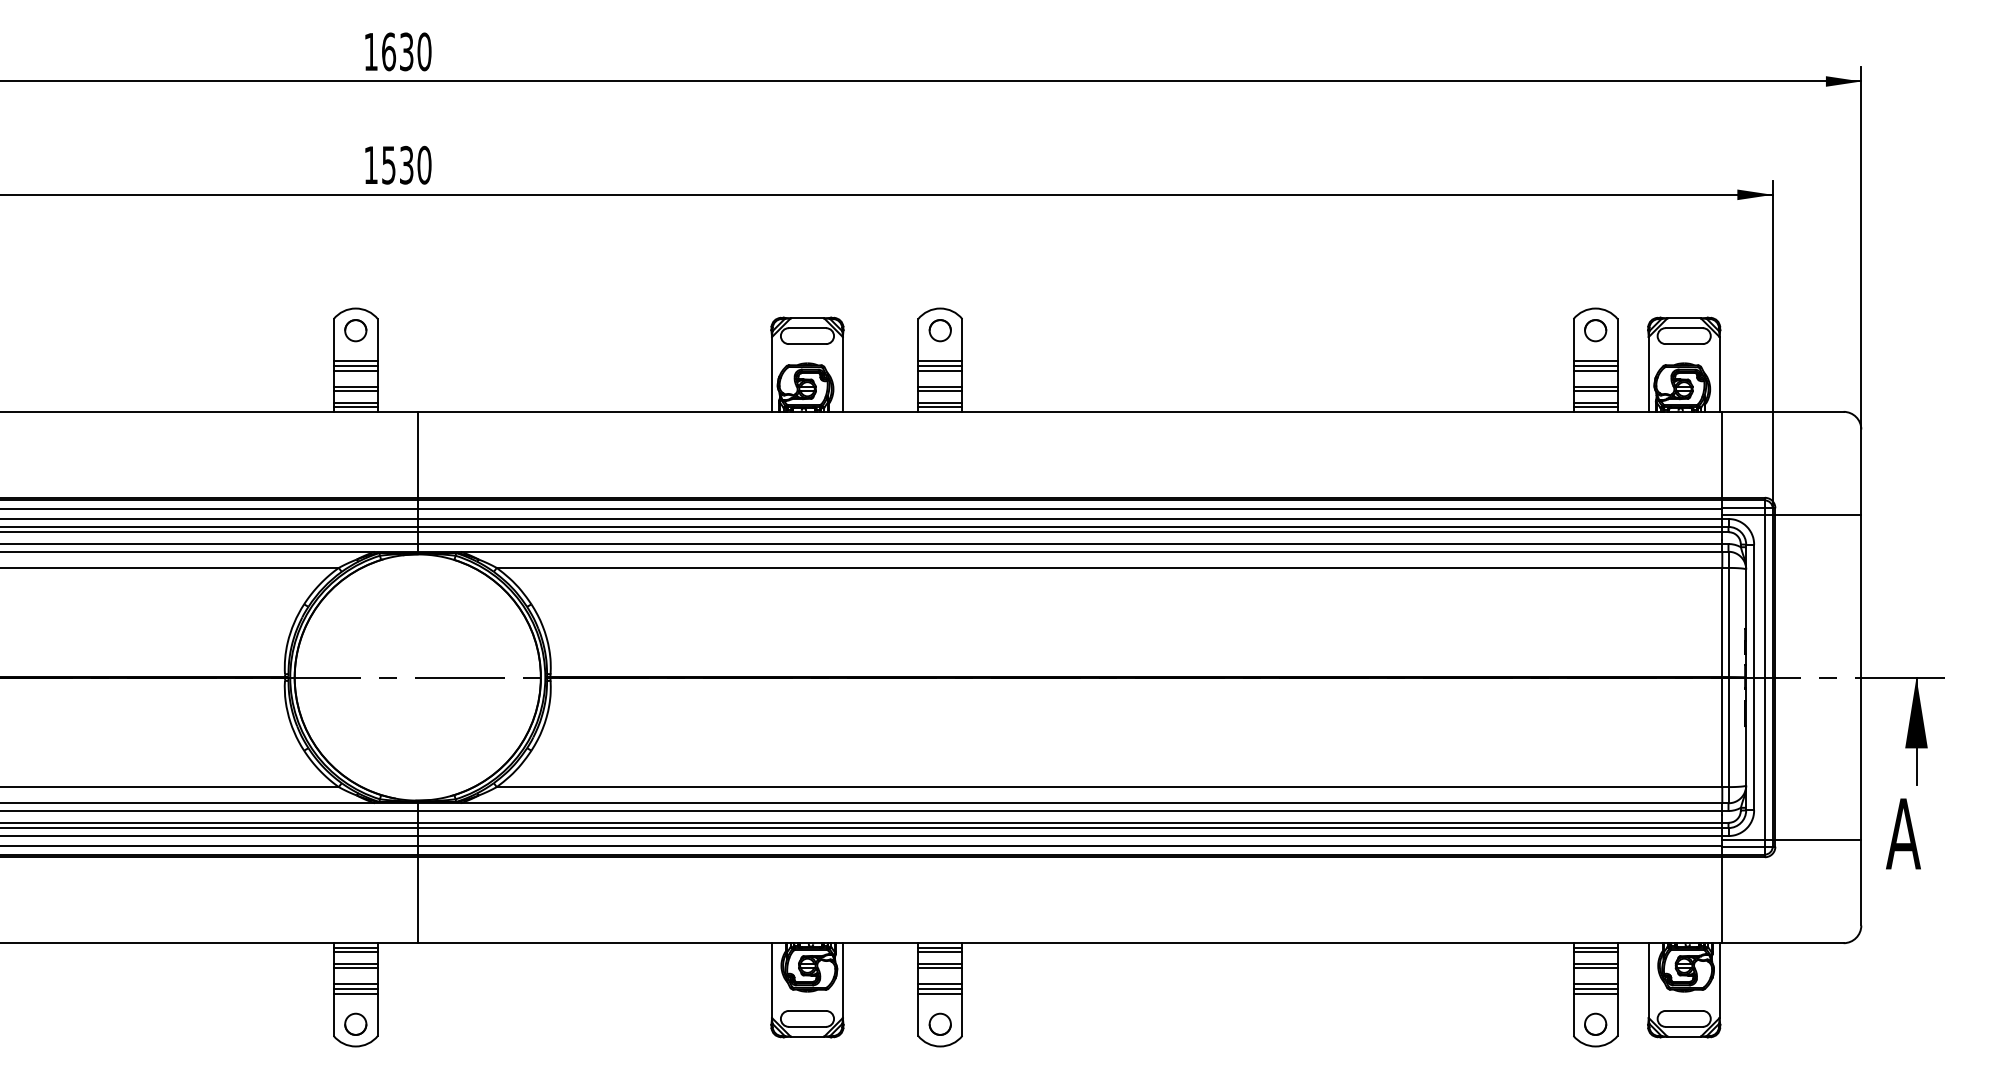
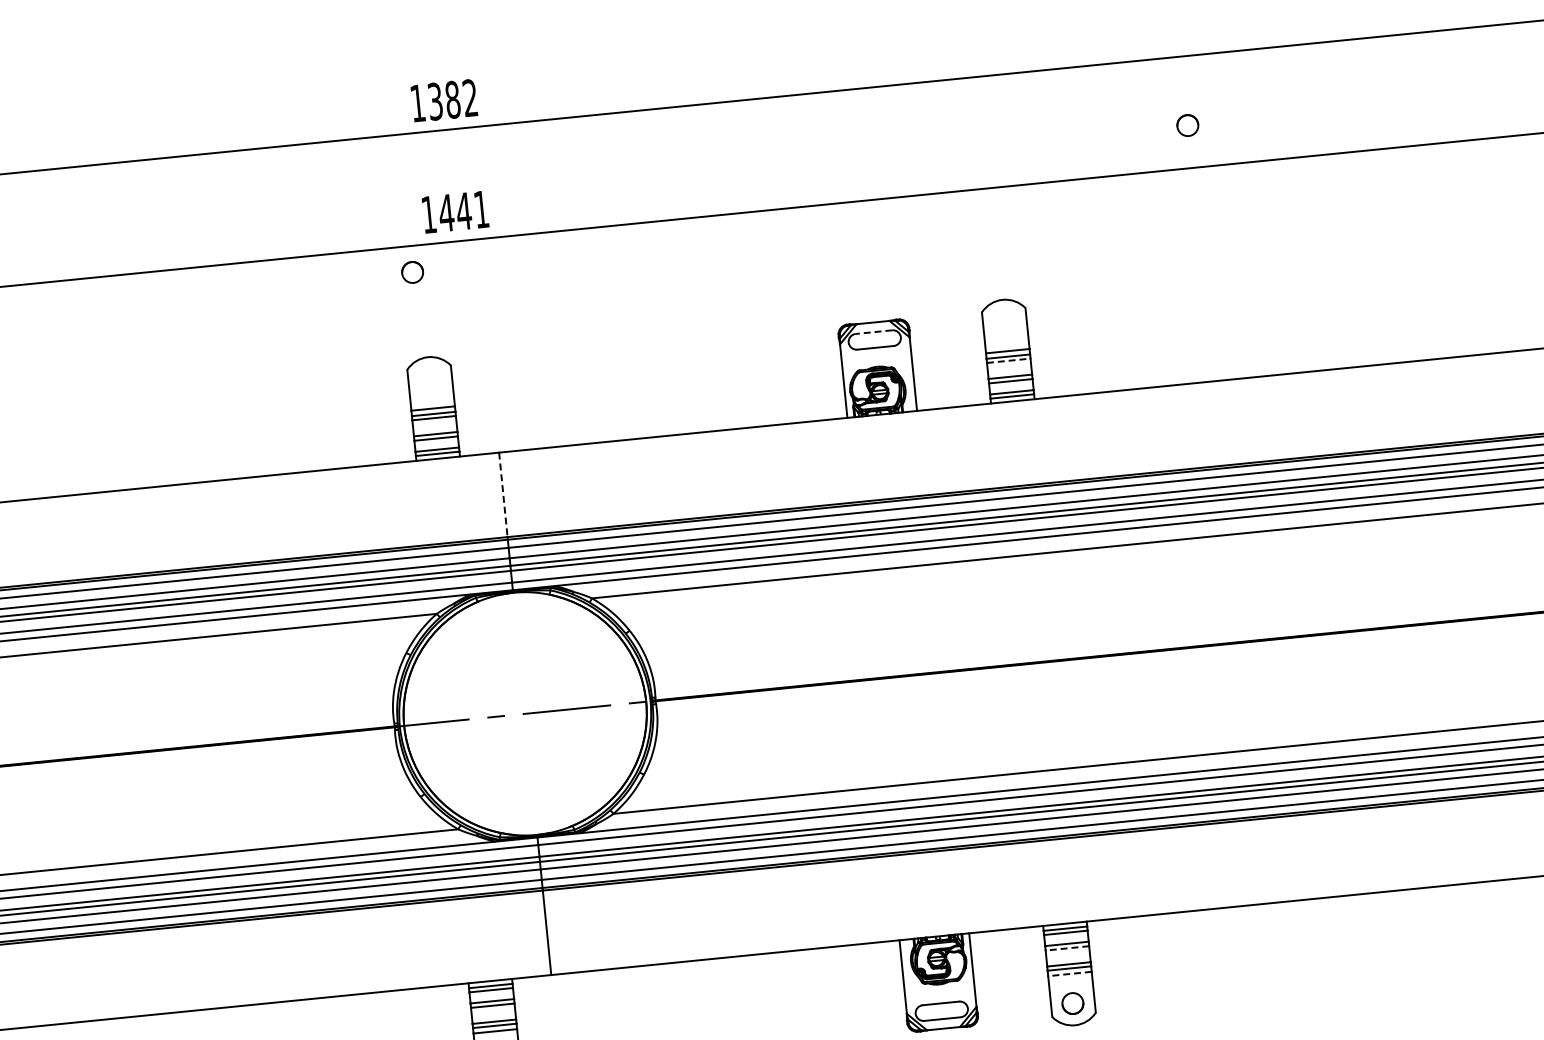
text: (406, 51) -> (452, 99), 1630 -> 1382
text: (406, 164) -> (463, 210), 1530 -> 1441
line: (807, 328) -> (874, 332), solid -> dashed
circle: (355, 330) -> (412, 272), moved
circle: (939, 330) -> (1187, 125), moved
line: (940, 370) -> (1008, 360), solid -> dashed
line: (417, 454) -> (503, 494), solid -> dashed
line: (939, 968) -> (1066, 948), solid -> dashed
line: (939, 994) -> (1069, 974), solid -> dashed

